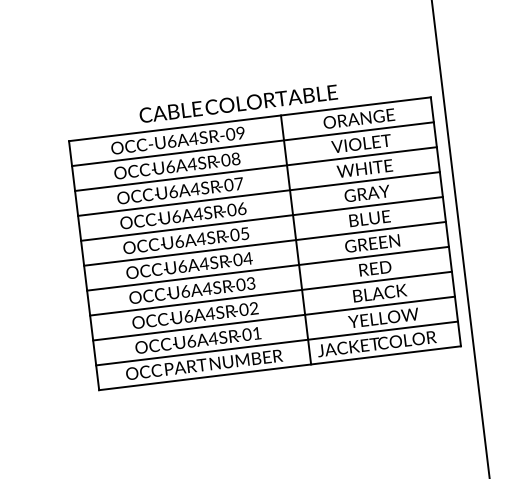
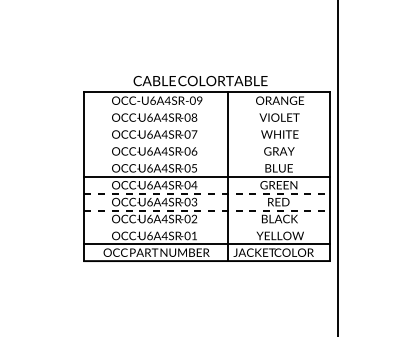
line: (252, 144) -> (206, 109), removed
line: (255, 169) -> (206, 126), removed
line: (258, 193) -> (206, 142), removed
line: (261, 218) -> (206, 159), removed
line: (267, 268) -> (206, 193), solid -> dashed
line: (270, 293) -> (206, 210), solid -> dashed
line: (273, 318) -> (206, 227), removed

